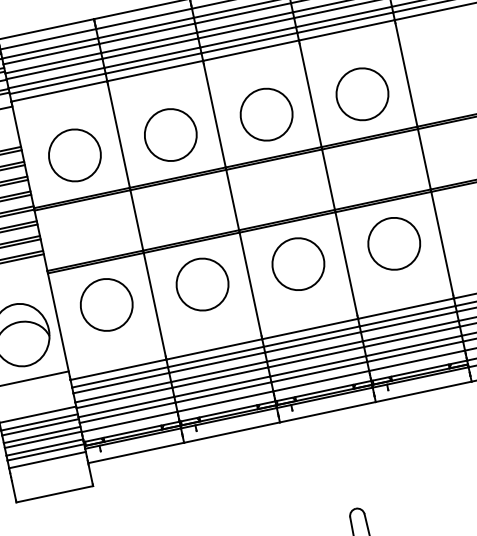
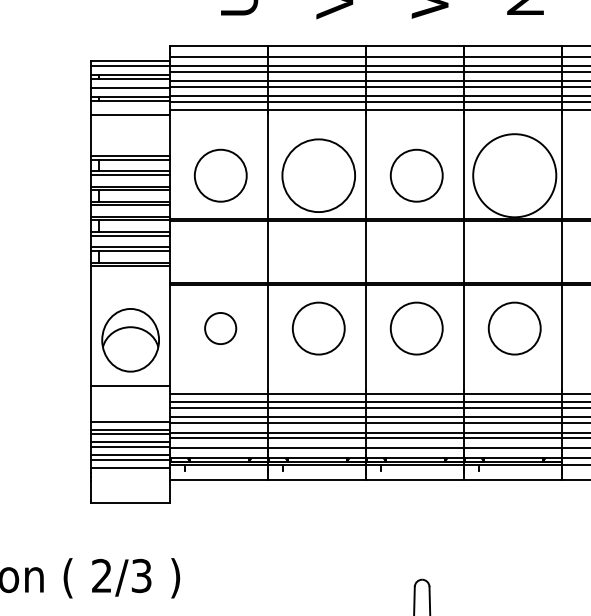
circle: (362, 94) -> (514, 175), size x1.6
circle: (170, 134) -> (318, 175), size x1.4
circle: (106, 304) -> (220, 328), size x0.6

